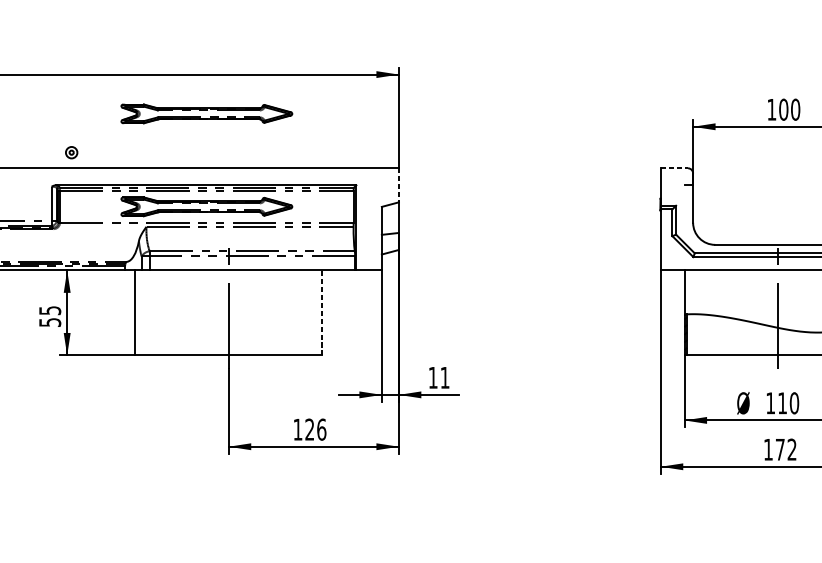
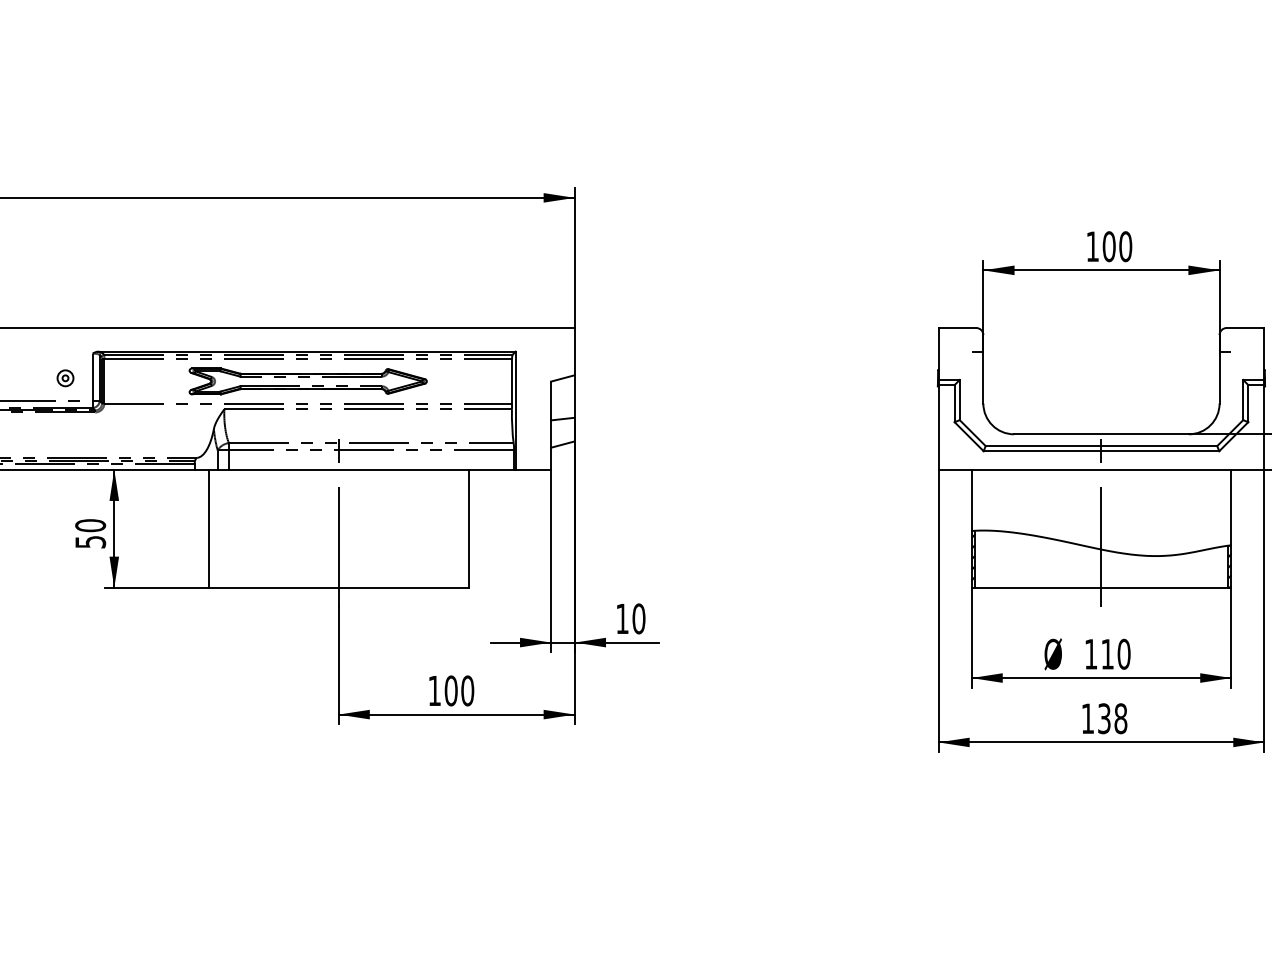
part: (206, 113) -> (307, 252), removed
part: (71, 152) -> (65, 378), moved
line: (674, 168) -> (957, 328), dashed -> solid
line: (398, 185) -> (574, 351), dashed -> solid
text: (50, 310) -> (90, 525), 55 -> 50
line: (322, 312) -> (468, 528), dashed -> solid
text: (444, 377) -> (638, 618), 11 -> 10
text: (315, 429) -> (459, 690), 126 -> 100
text: (786, 449) -> (1112, 718), 172 -> 138

